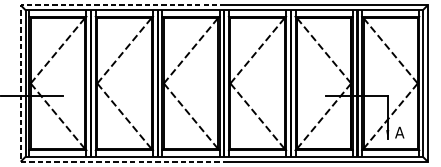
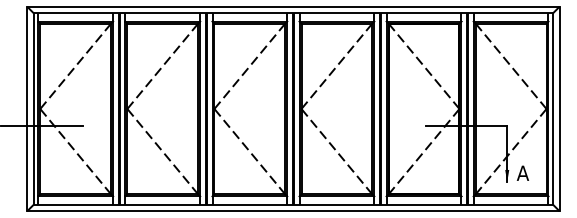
line: (20, 83) -> (27, 109), dashed -> solid

